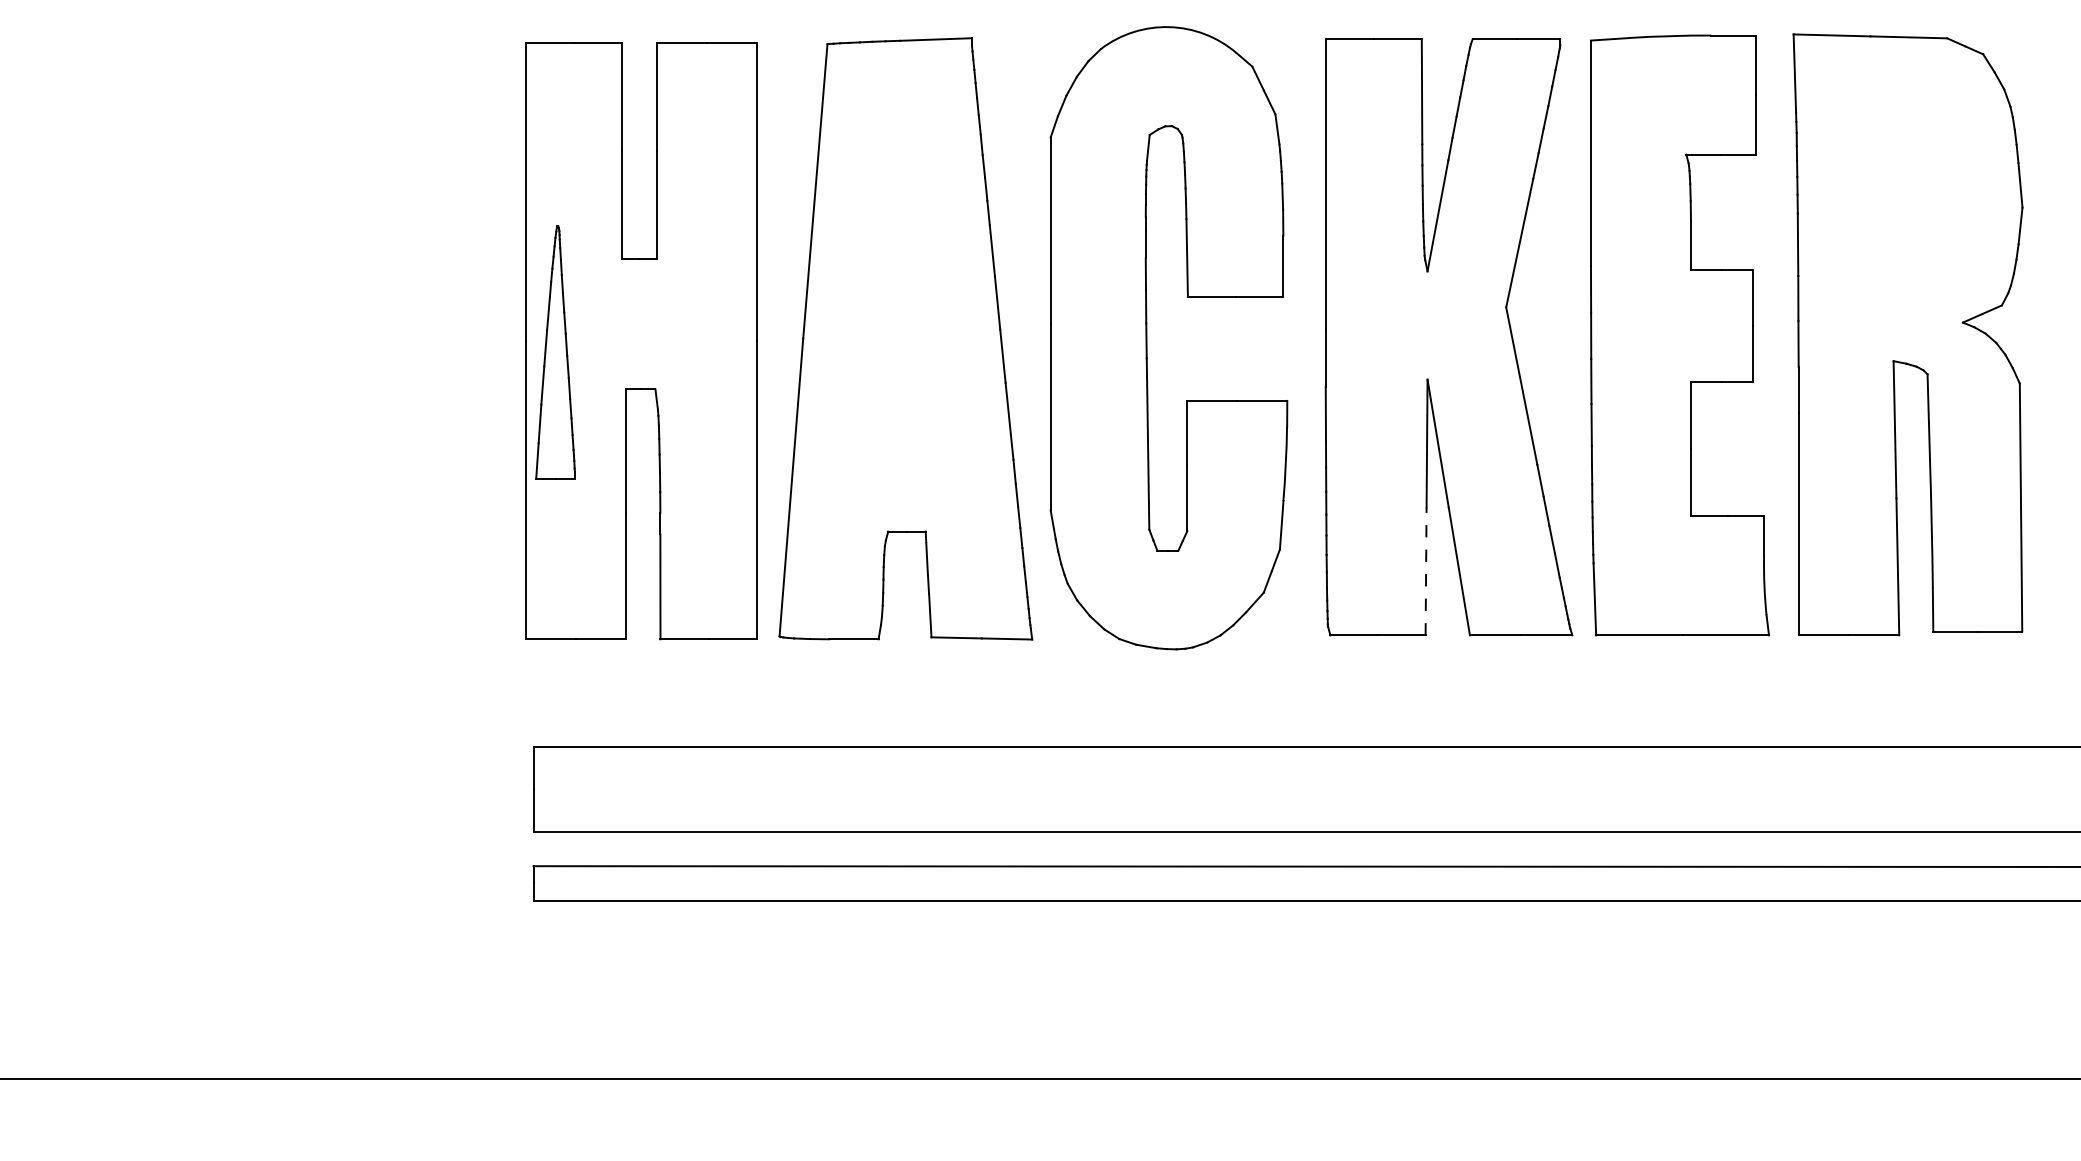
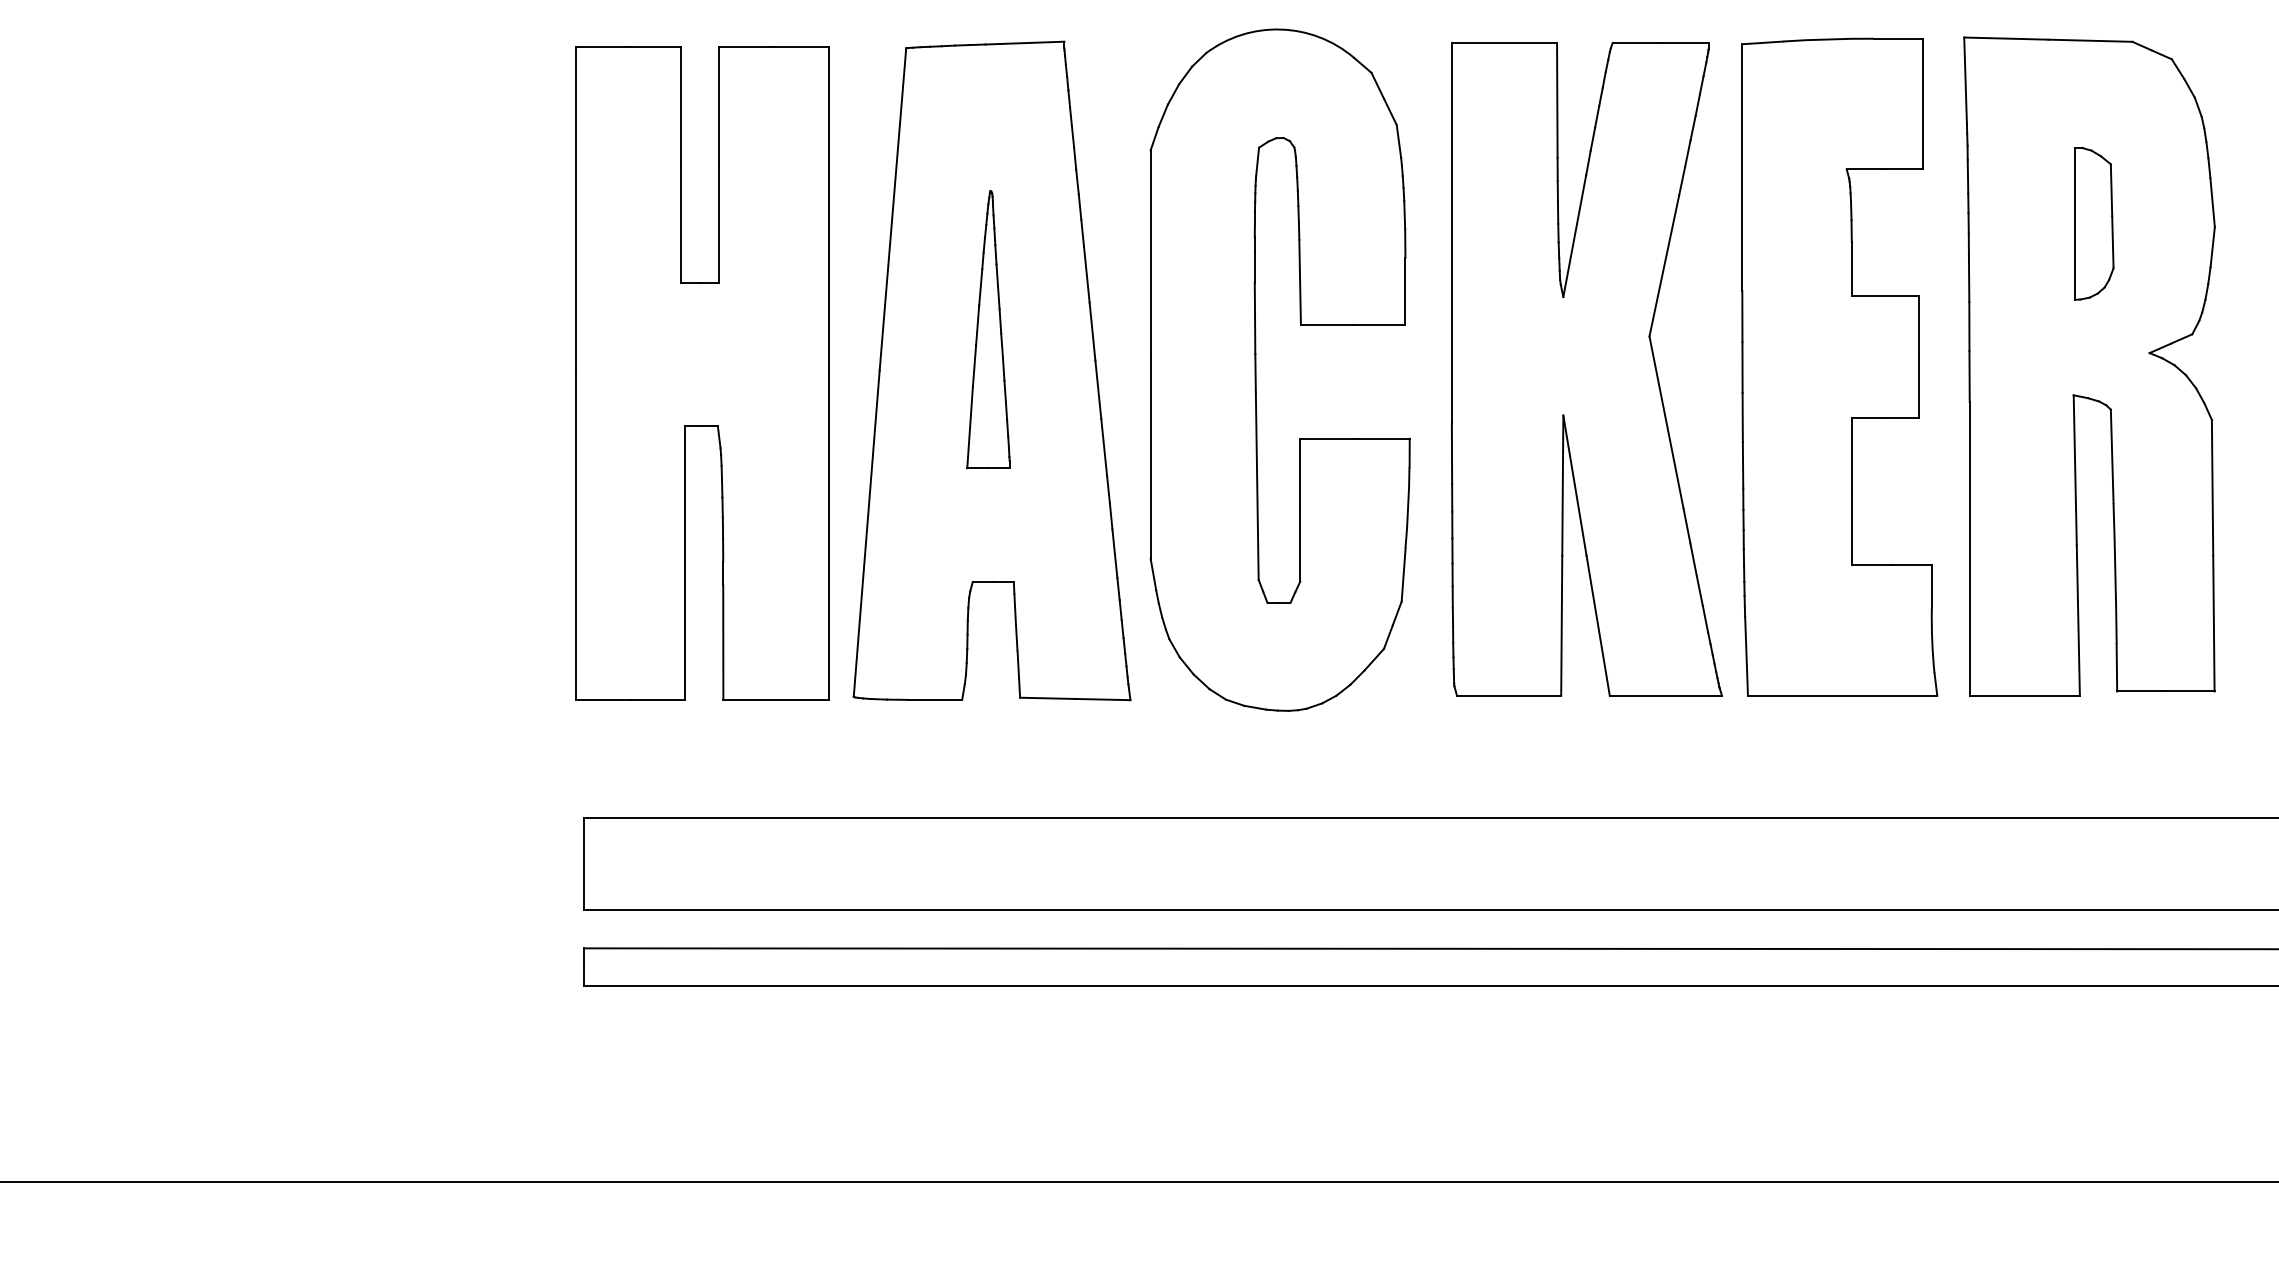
part: (1912, 204) -> (2094, 223), added
part: (555, 352) -> (988, 329), moved
line: (1425, 571) -> (1561, 625), dashed -> solid

